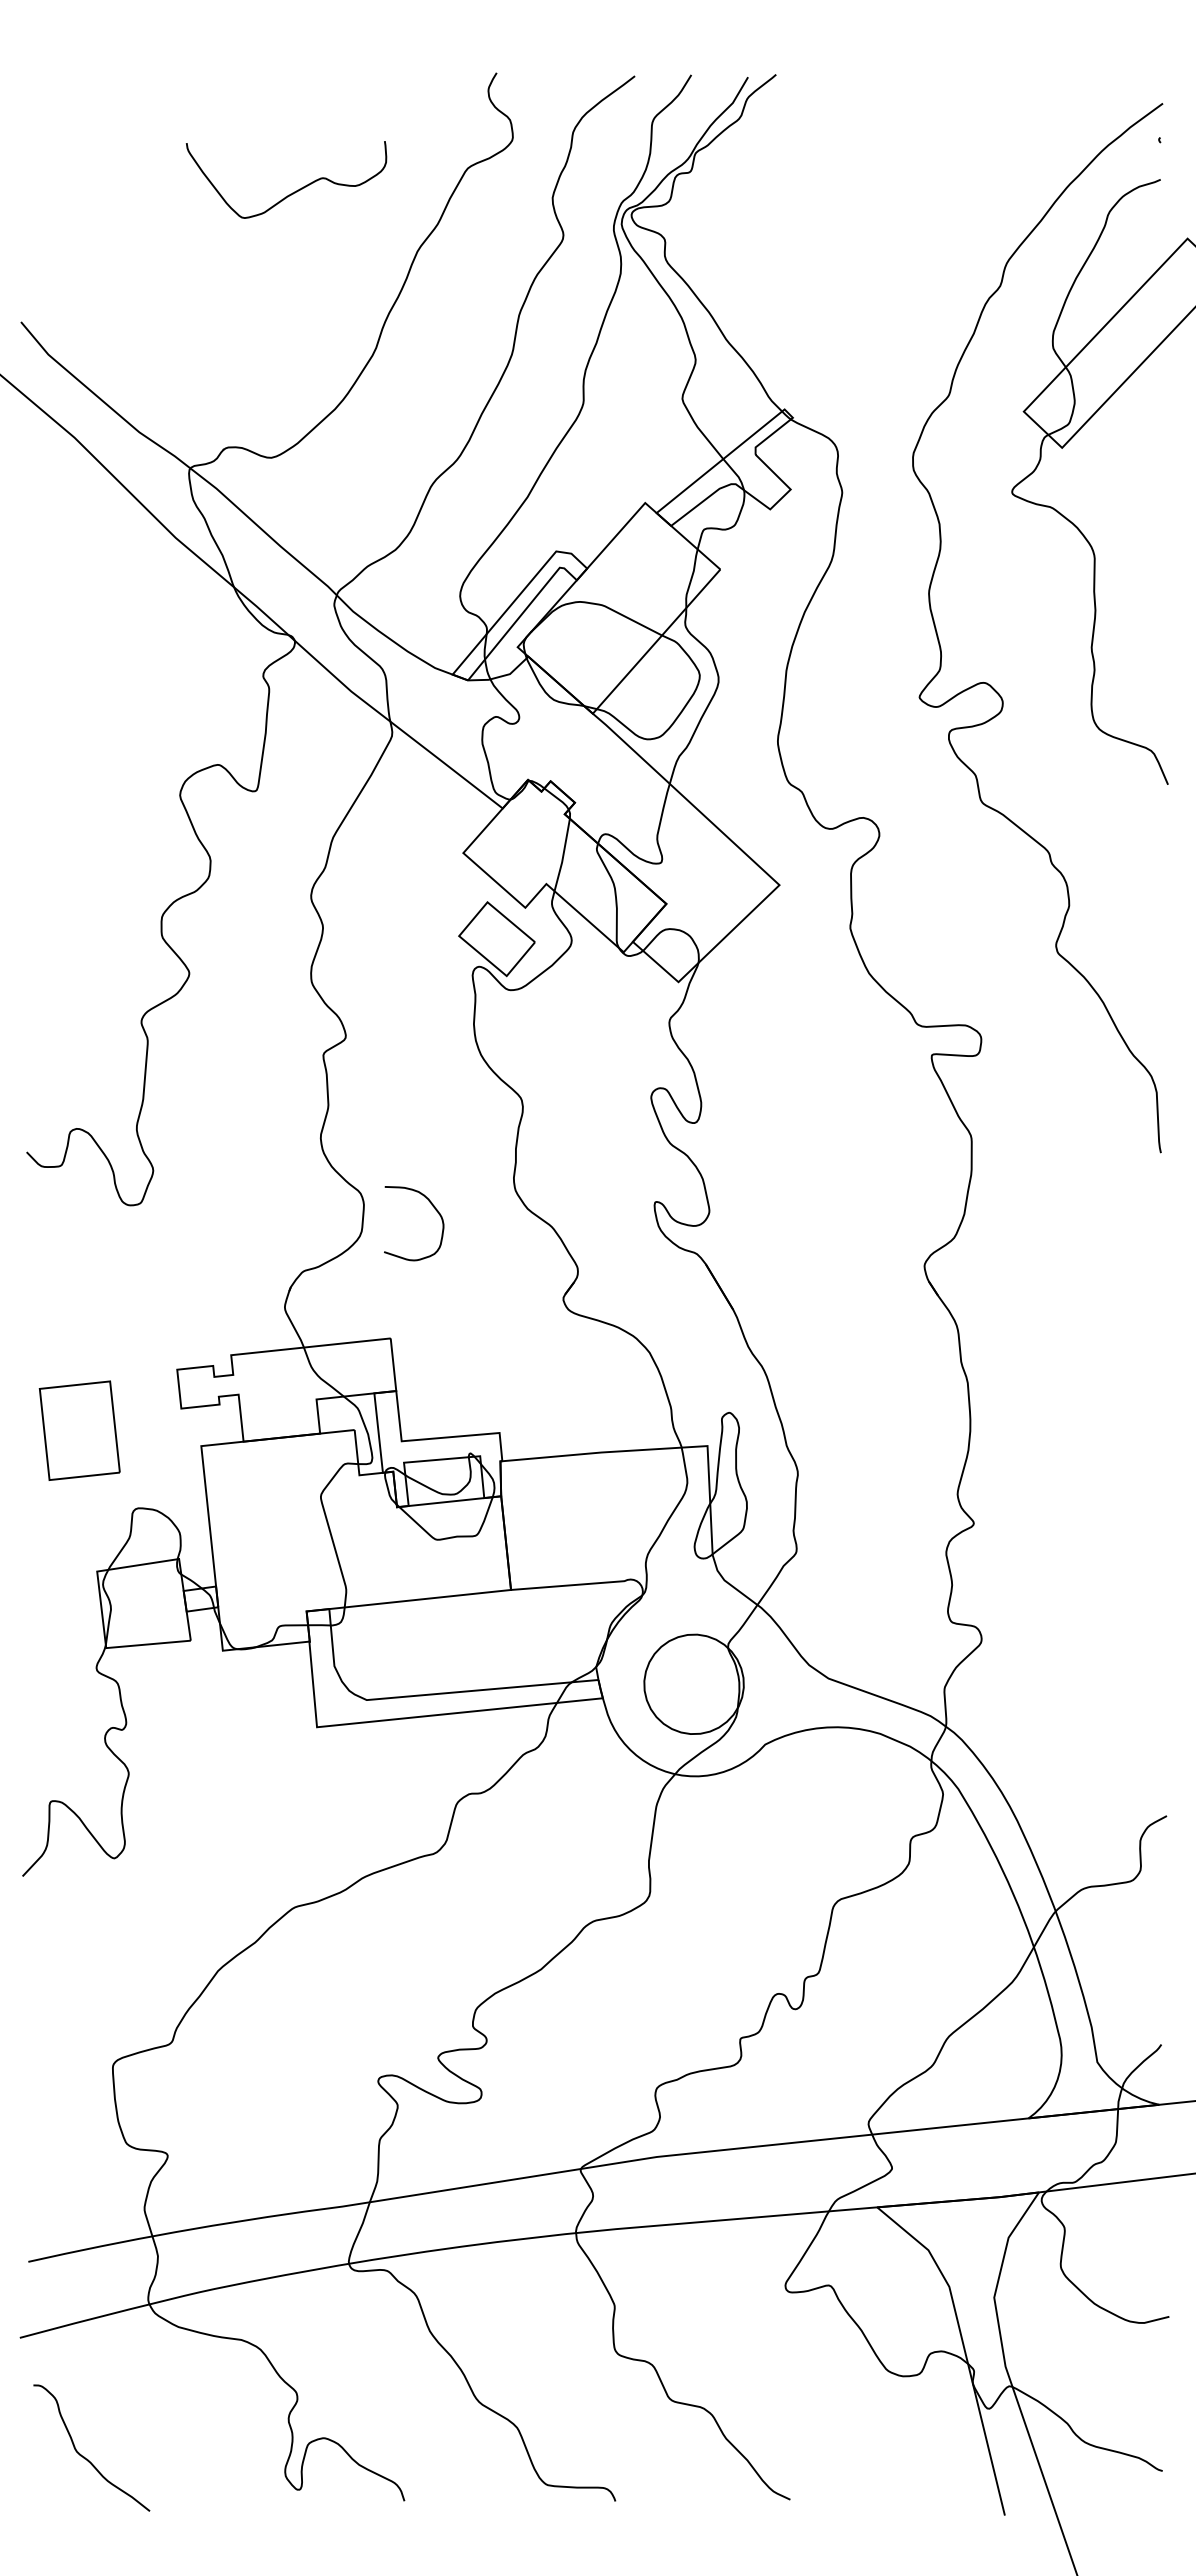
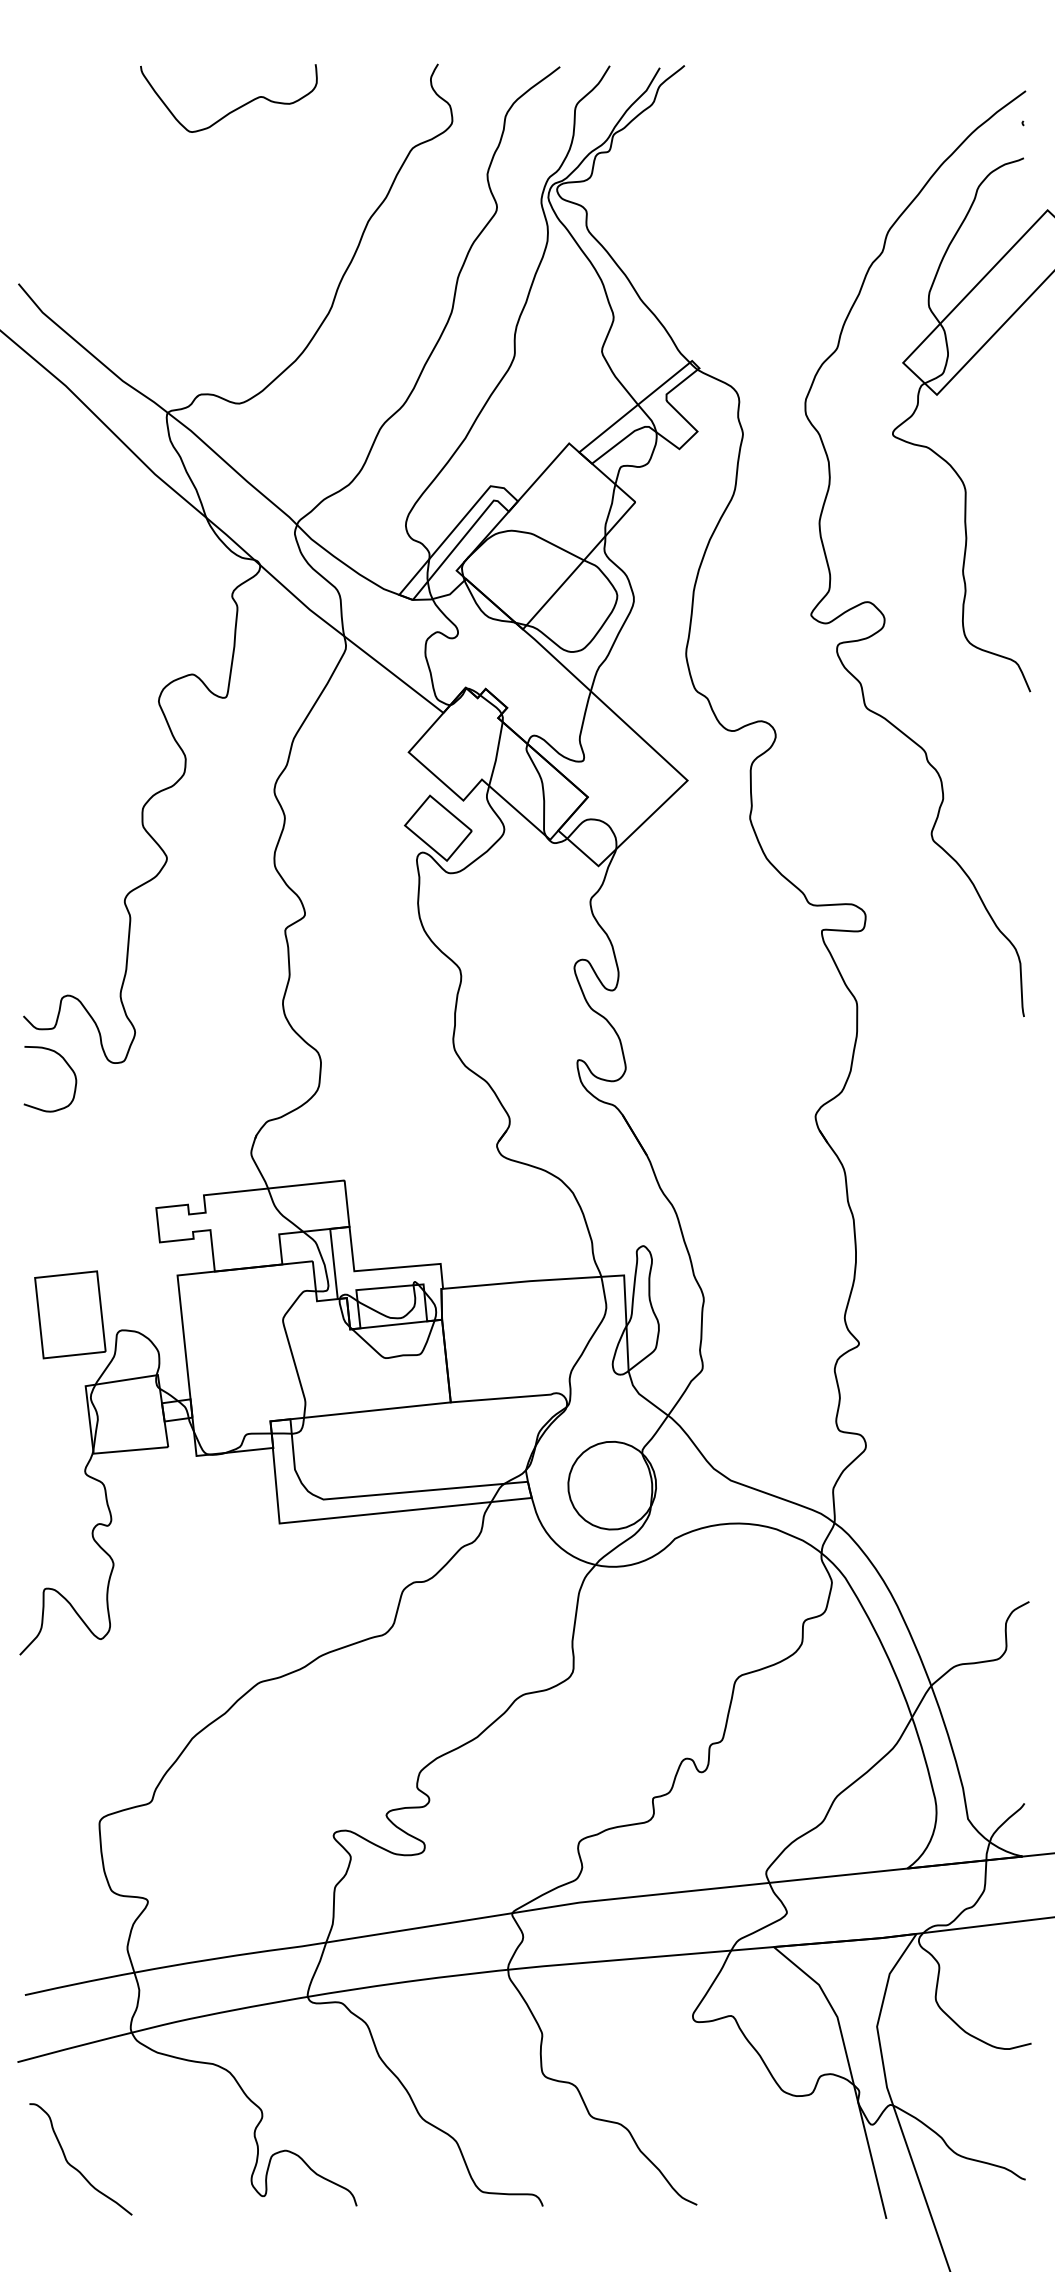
curve: (292, 192) -> (234, 109), moved
curve: (435, 1210) -> (69, 1067), moved
part: (79, 1430) -> (70, 1314), moved

